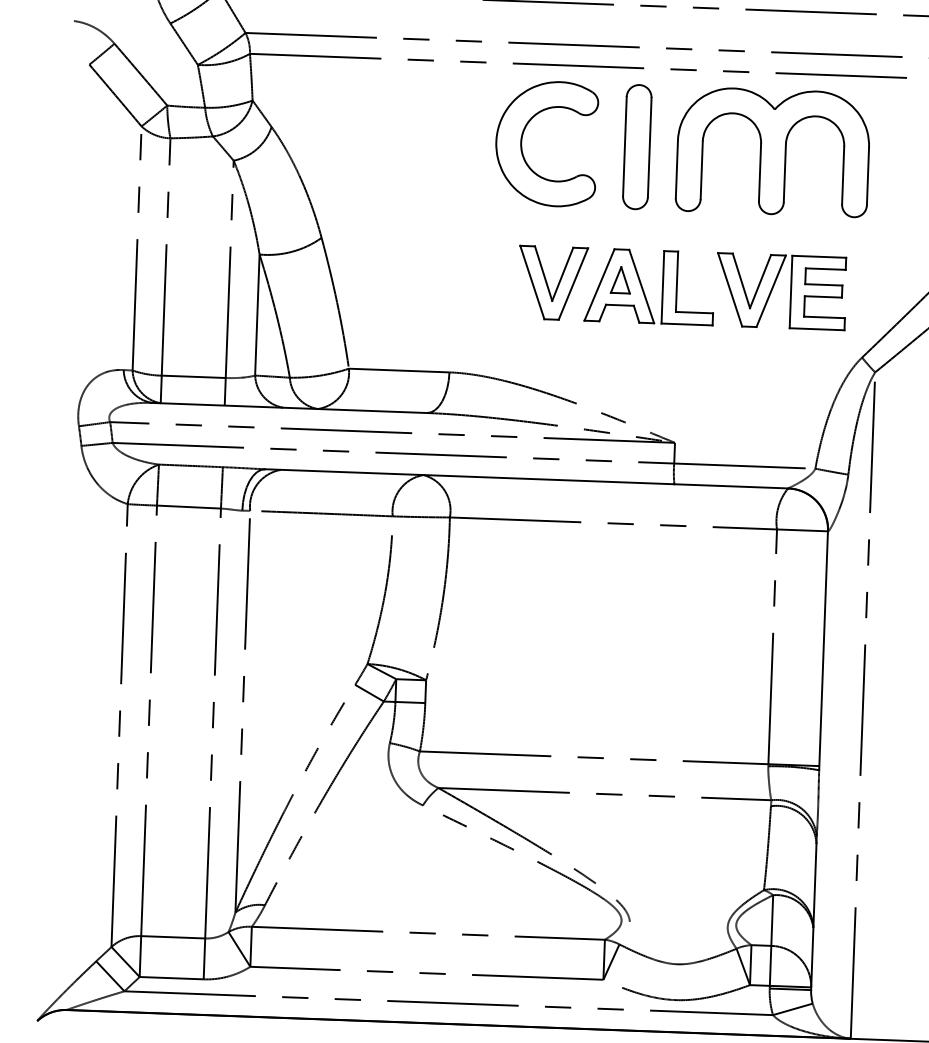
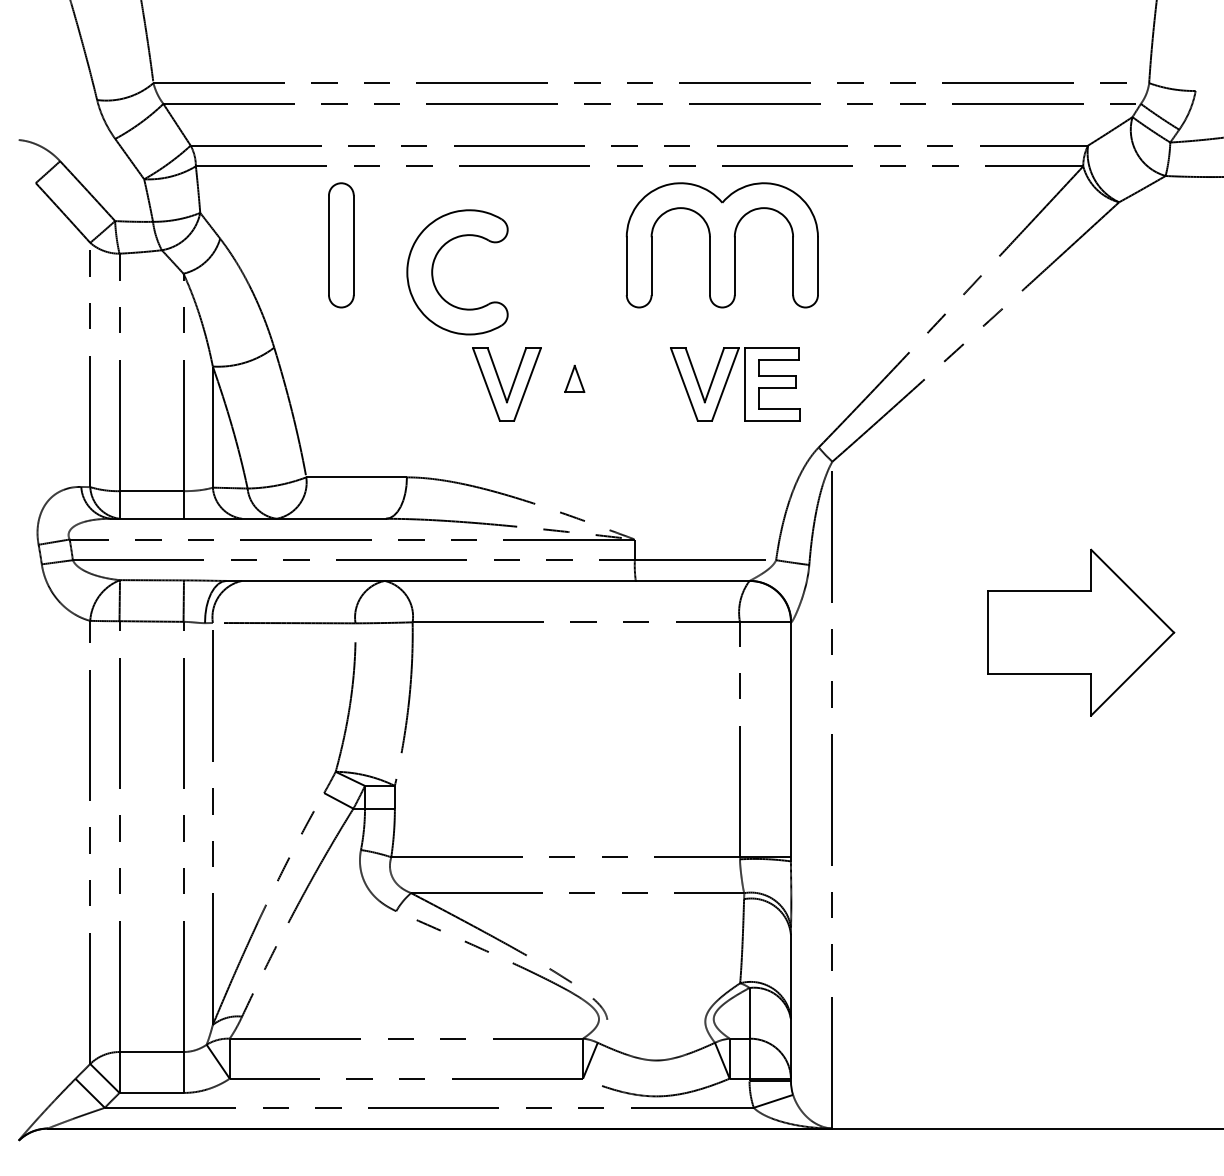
part: (522, 143) -> (433, 272), moved
part: (637, 147) -> (341, 245), moved
part: (643, 287) -> (597, 385), removed

